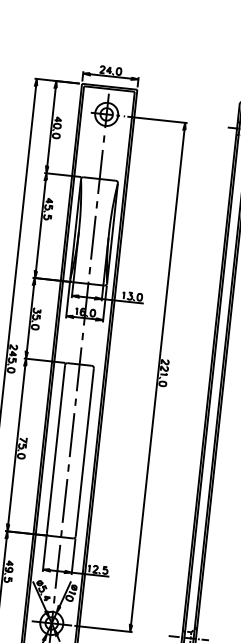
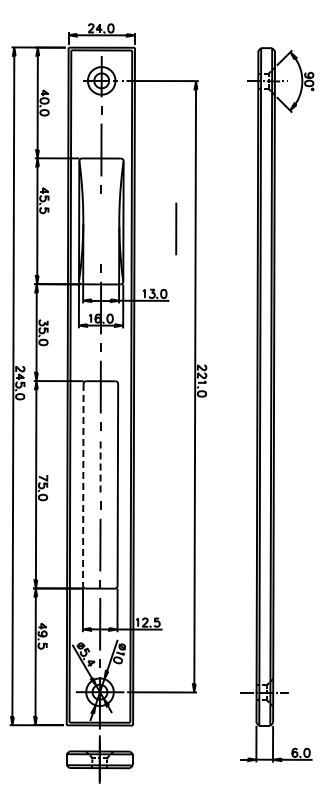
line: (93, 237) -> (176, 228), moved
line: (72, 434) -> (100, 465), solid -> dashed
line: (56, 448) -> (83, 484), solid -> dashed

